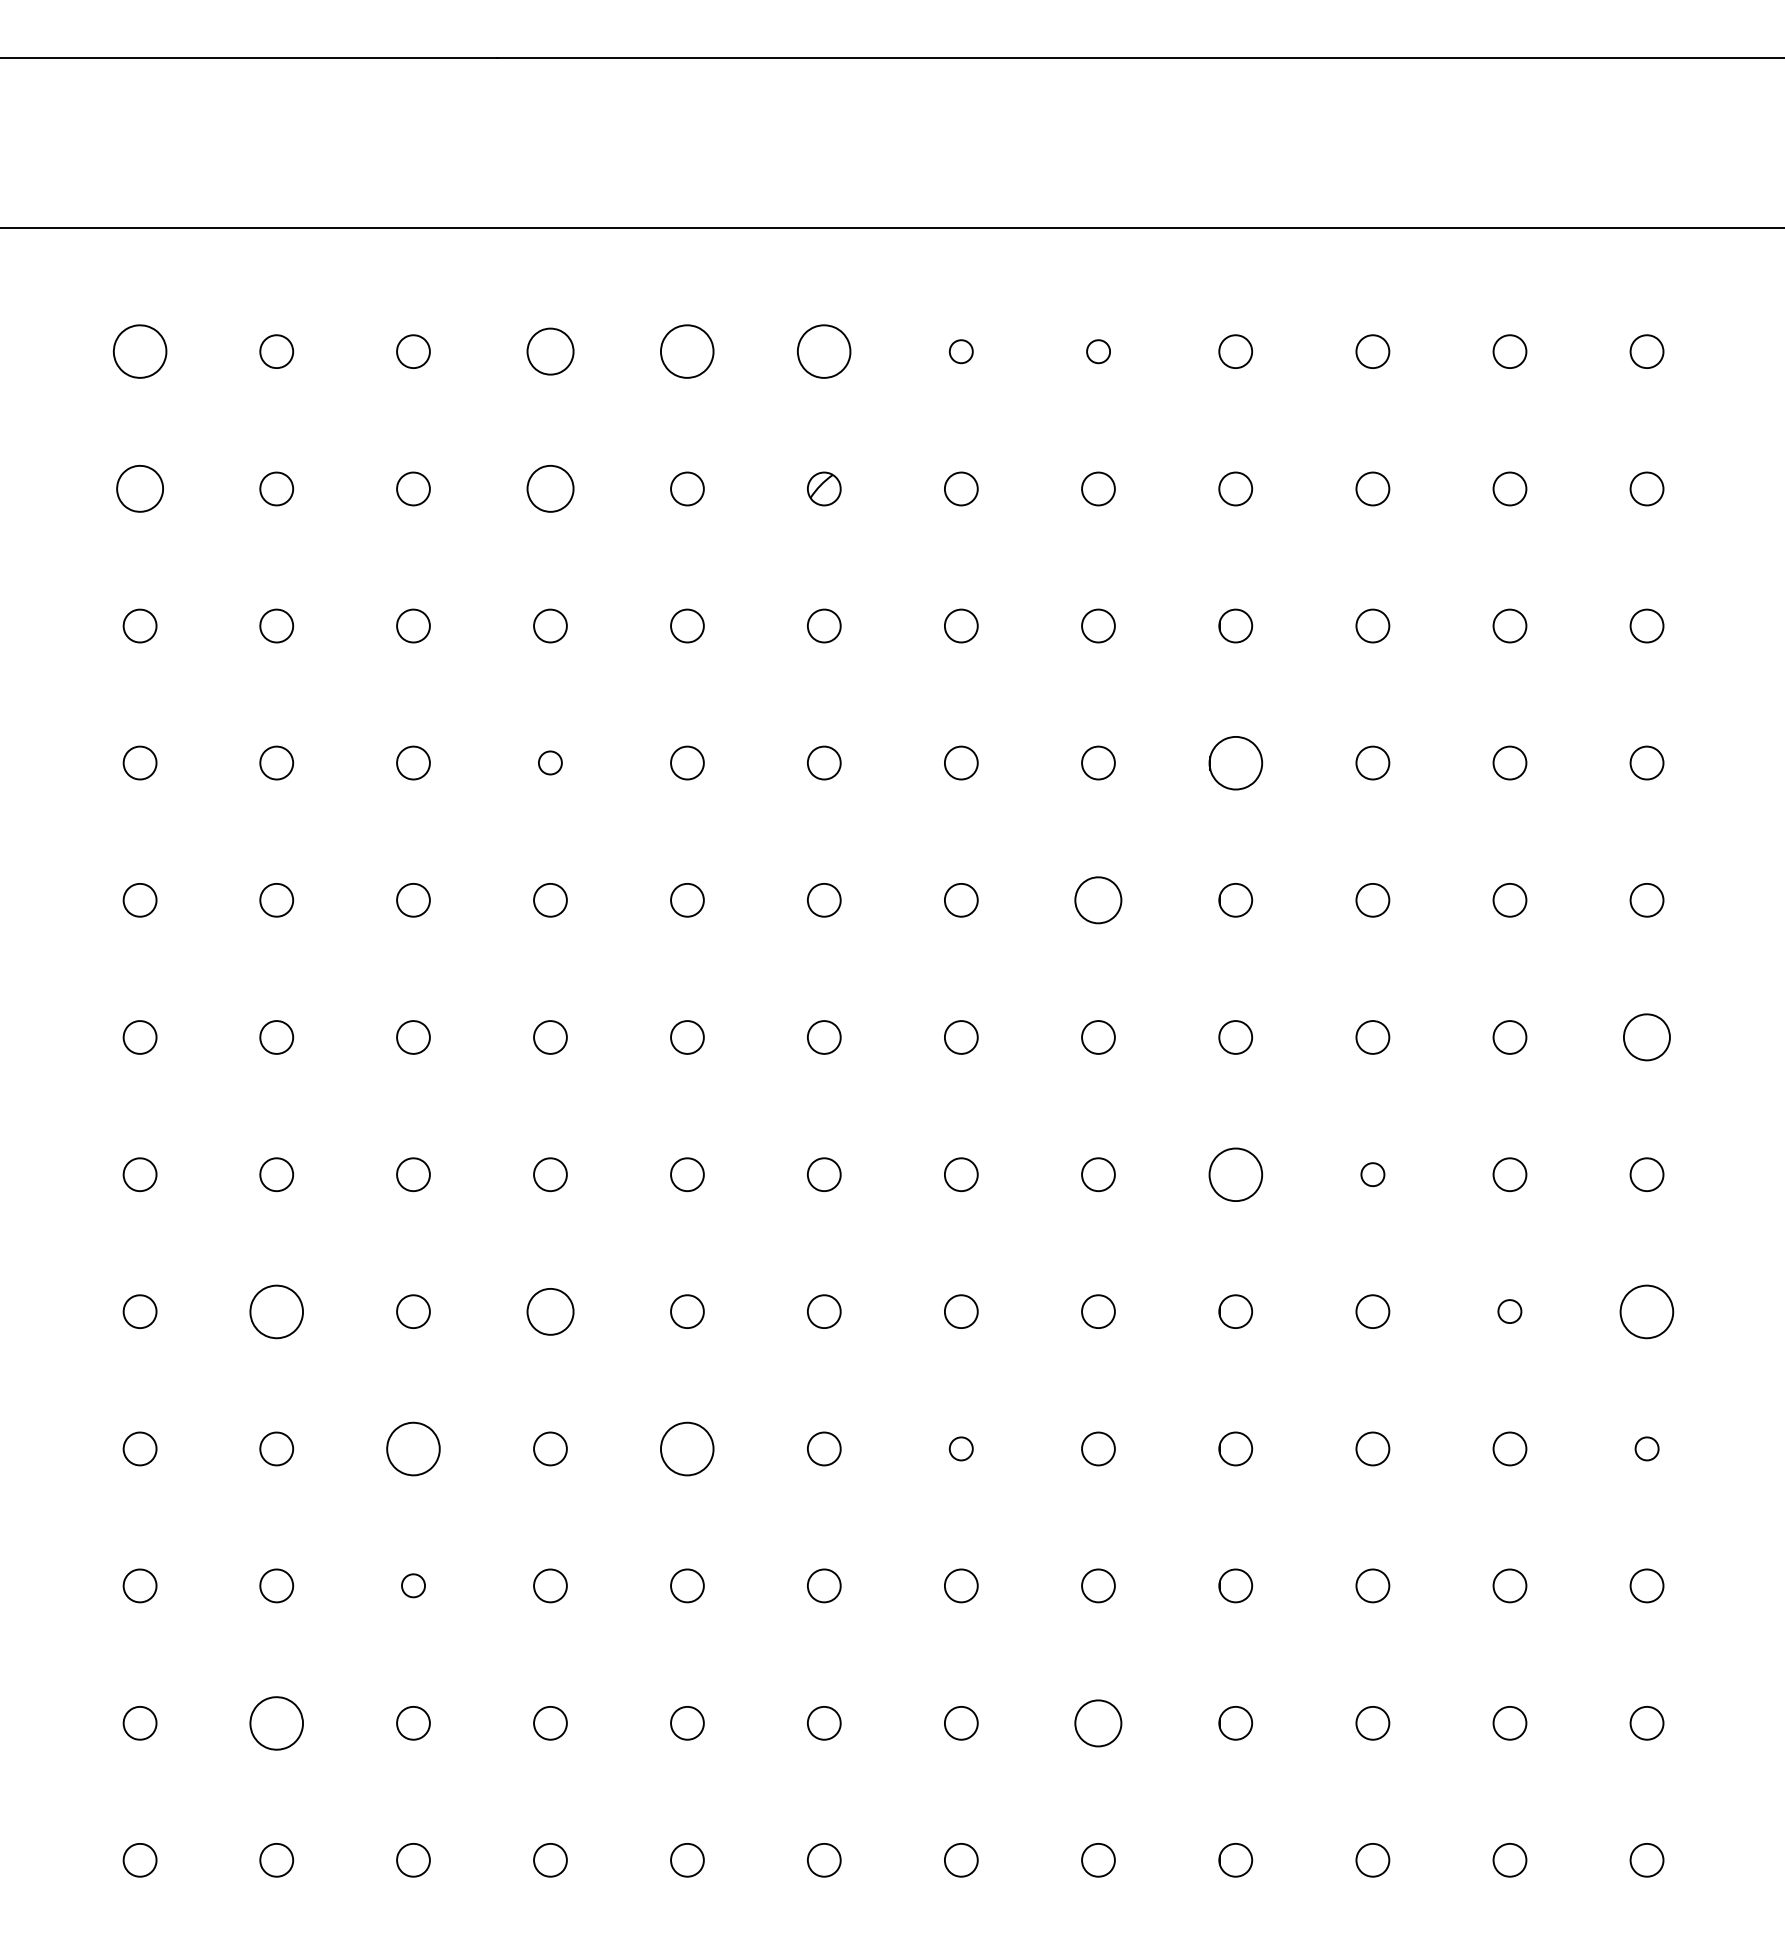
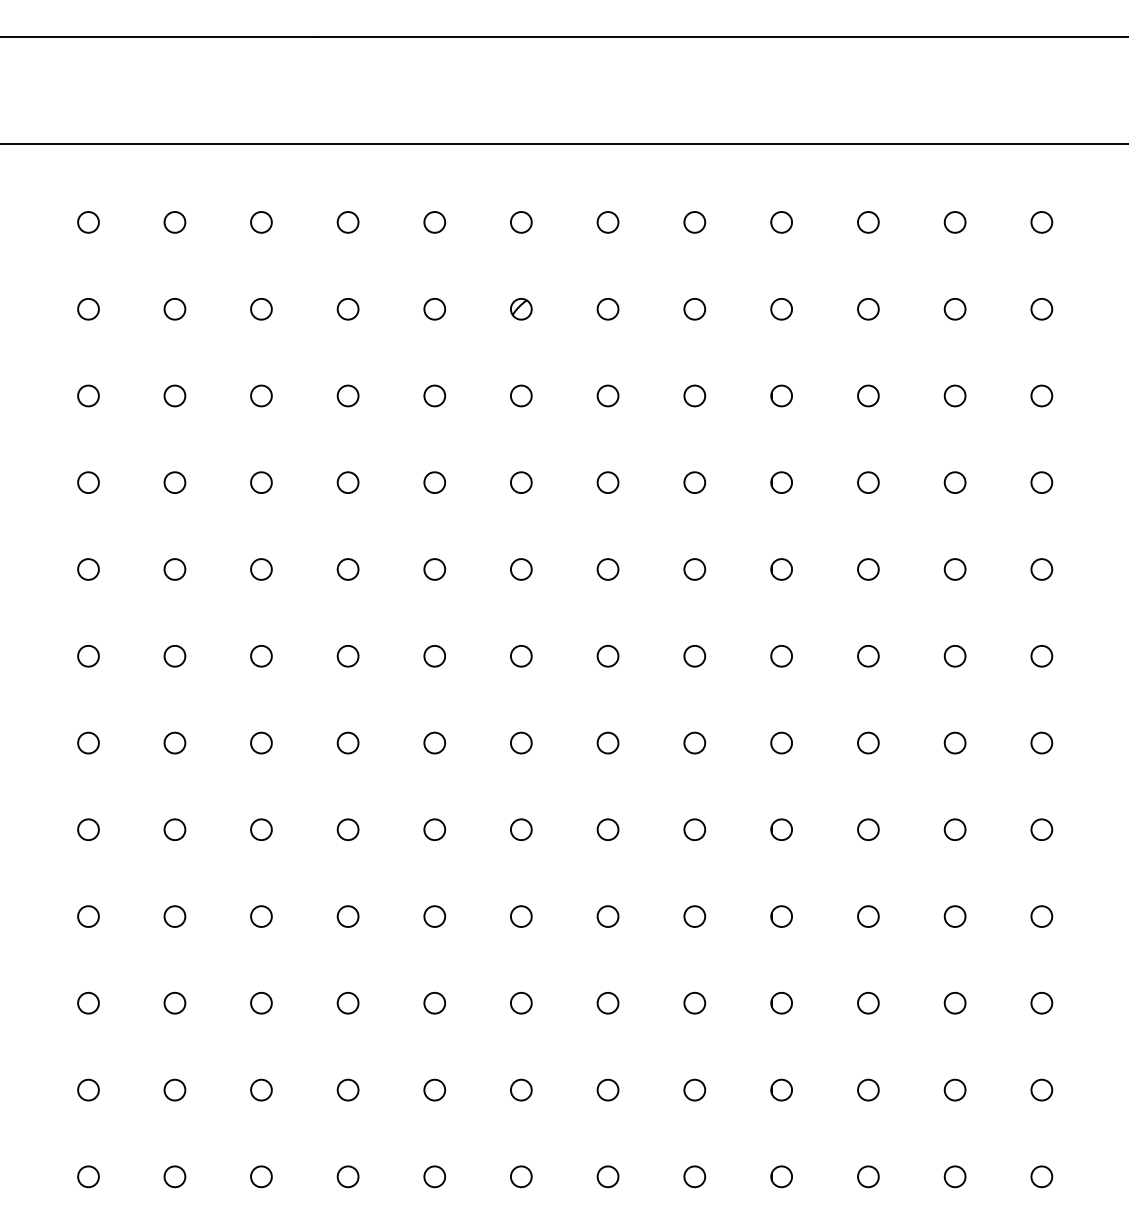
part: (140, 351) -> (88, 222), size x0.62
part: (549, 351) -> (347, 222), size x0.71
part: (687, 351) -> (434, 222), size x0.62
part: (824, 351) -> (521, 222), size x0.62
part: (960, 351) -> (607, 222), size x1.43
part: (1097, 351) -> (694, 222), size x1.43
part: (140, 489) -> (88, 309), size x0.71
part: (549, 489) -> (347, 309), size x0.71
part: (549, 762) -> (347, 482), size x1.43
part: (1235, 762) -> (781, 482), size x0.62
part: (1097, 900) -> (694, 569), size x0.71
part: (1646, 1037) -> (1041, 656), size x0.71
part: (1235, 1173) -> (781, 742), size x0.62
part: (1373, 1173) -> (868, 742), size x1.43
part: (276, 1311) -> (174, 829), size x0.62
part: (549, 1311) -> (347, 829), size x0.71
part: (1508, 1311) -> (954, 829), size x1.43
part: (1646, 1311) -> (1041, 829), size x0.62
part: (413, 1448) -> (261, 916), size x0.62
part: (687, 1448) -> (434, 916), size x0.62
part: (960, 1448) -> (607, 916), size x1.43
part: (1646, 1448) -> (1041, 916), size x1.43
part: (413, 1584) -> (261, 1002), size x1.43
part: (276, 1722) -> (174, 1089), size x0.62
part: (1097, 1722) -> (694, 1089), size x0.71

